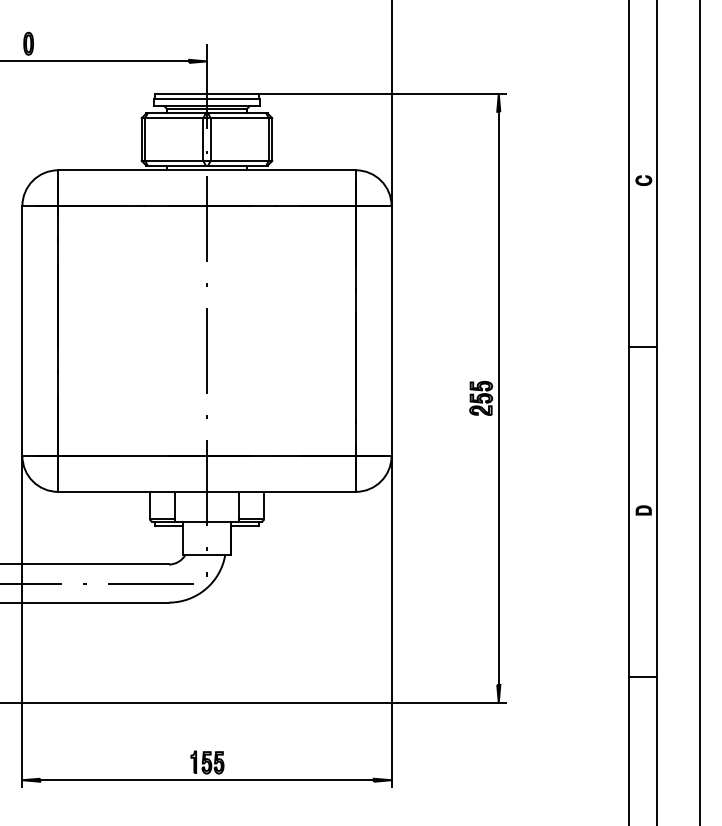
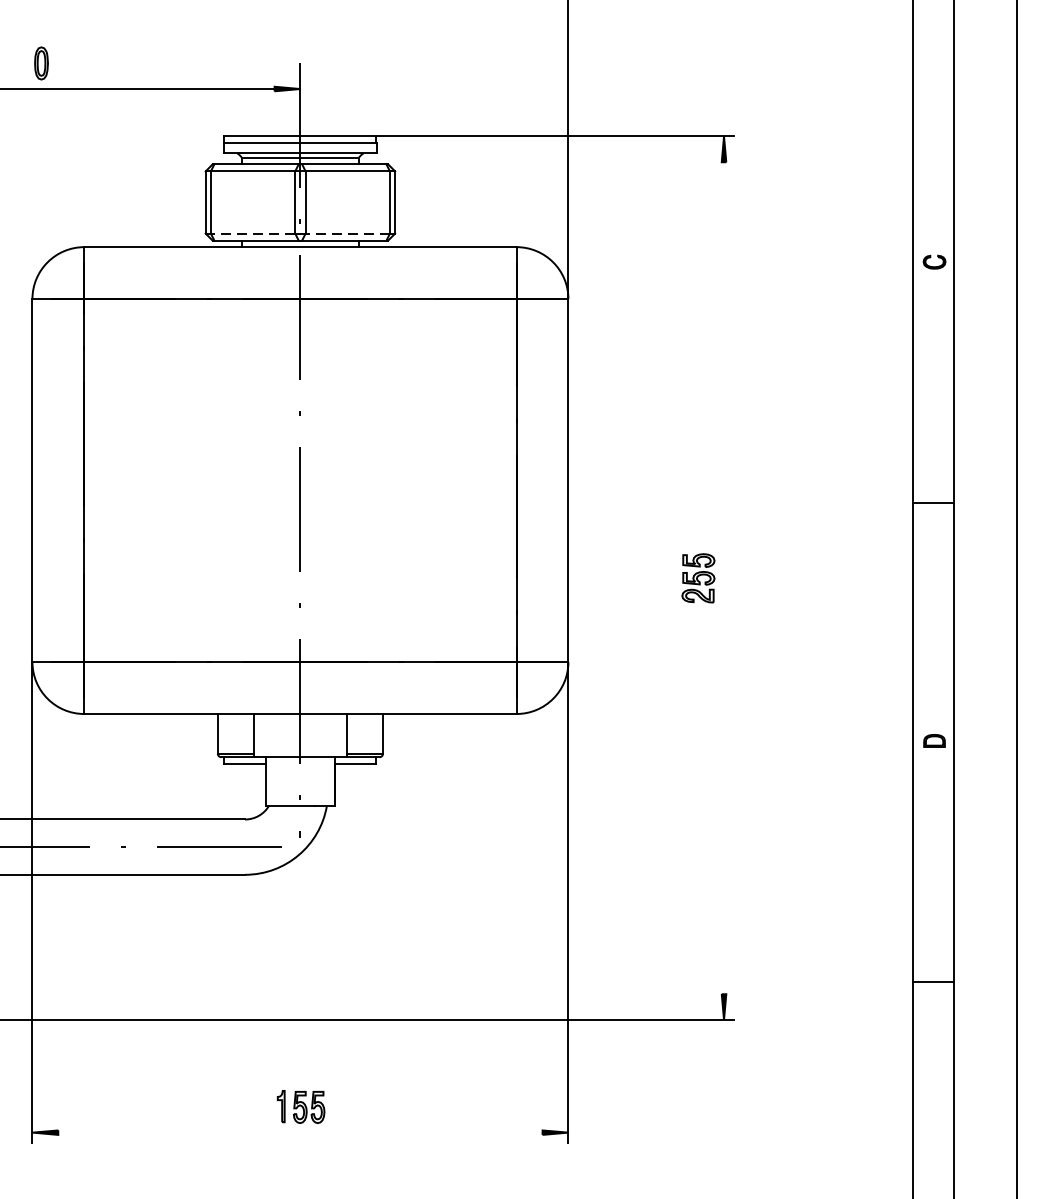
line: (173, 161) -> (251, 234), solid -> dashed
line: (239, 161) -> (347, 234), solid -> dashed
line: (498, 397) -> (723, 576), removed
line: (206, 780) -> (299, 1133), removed

